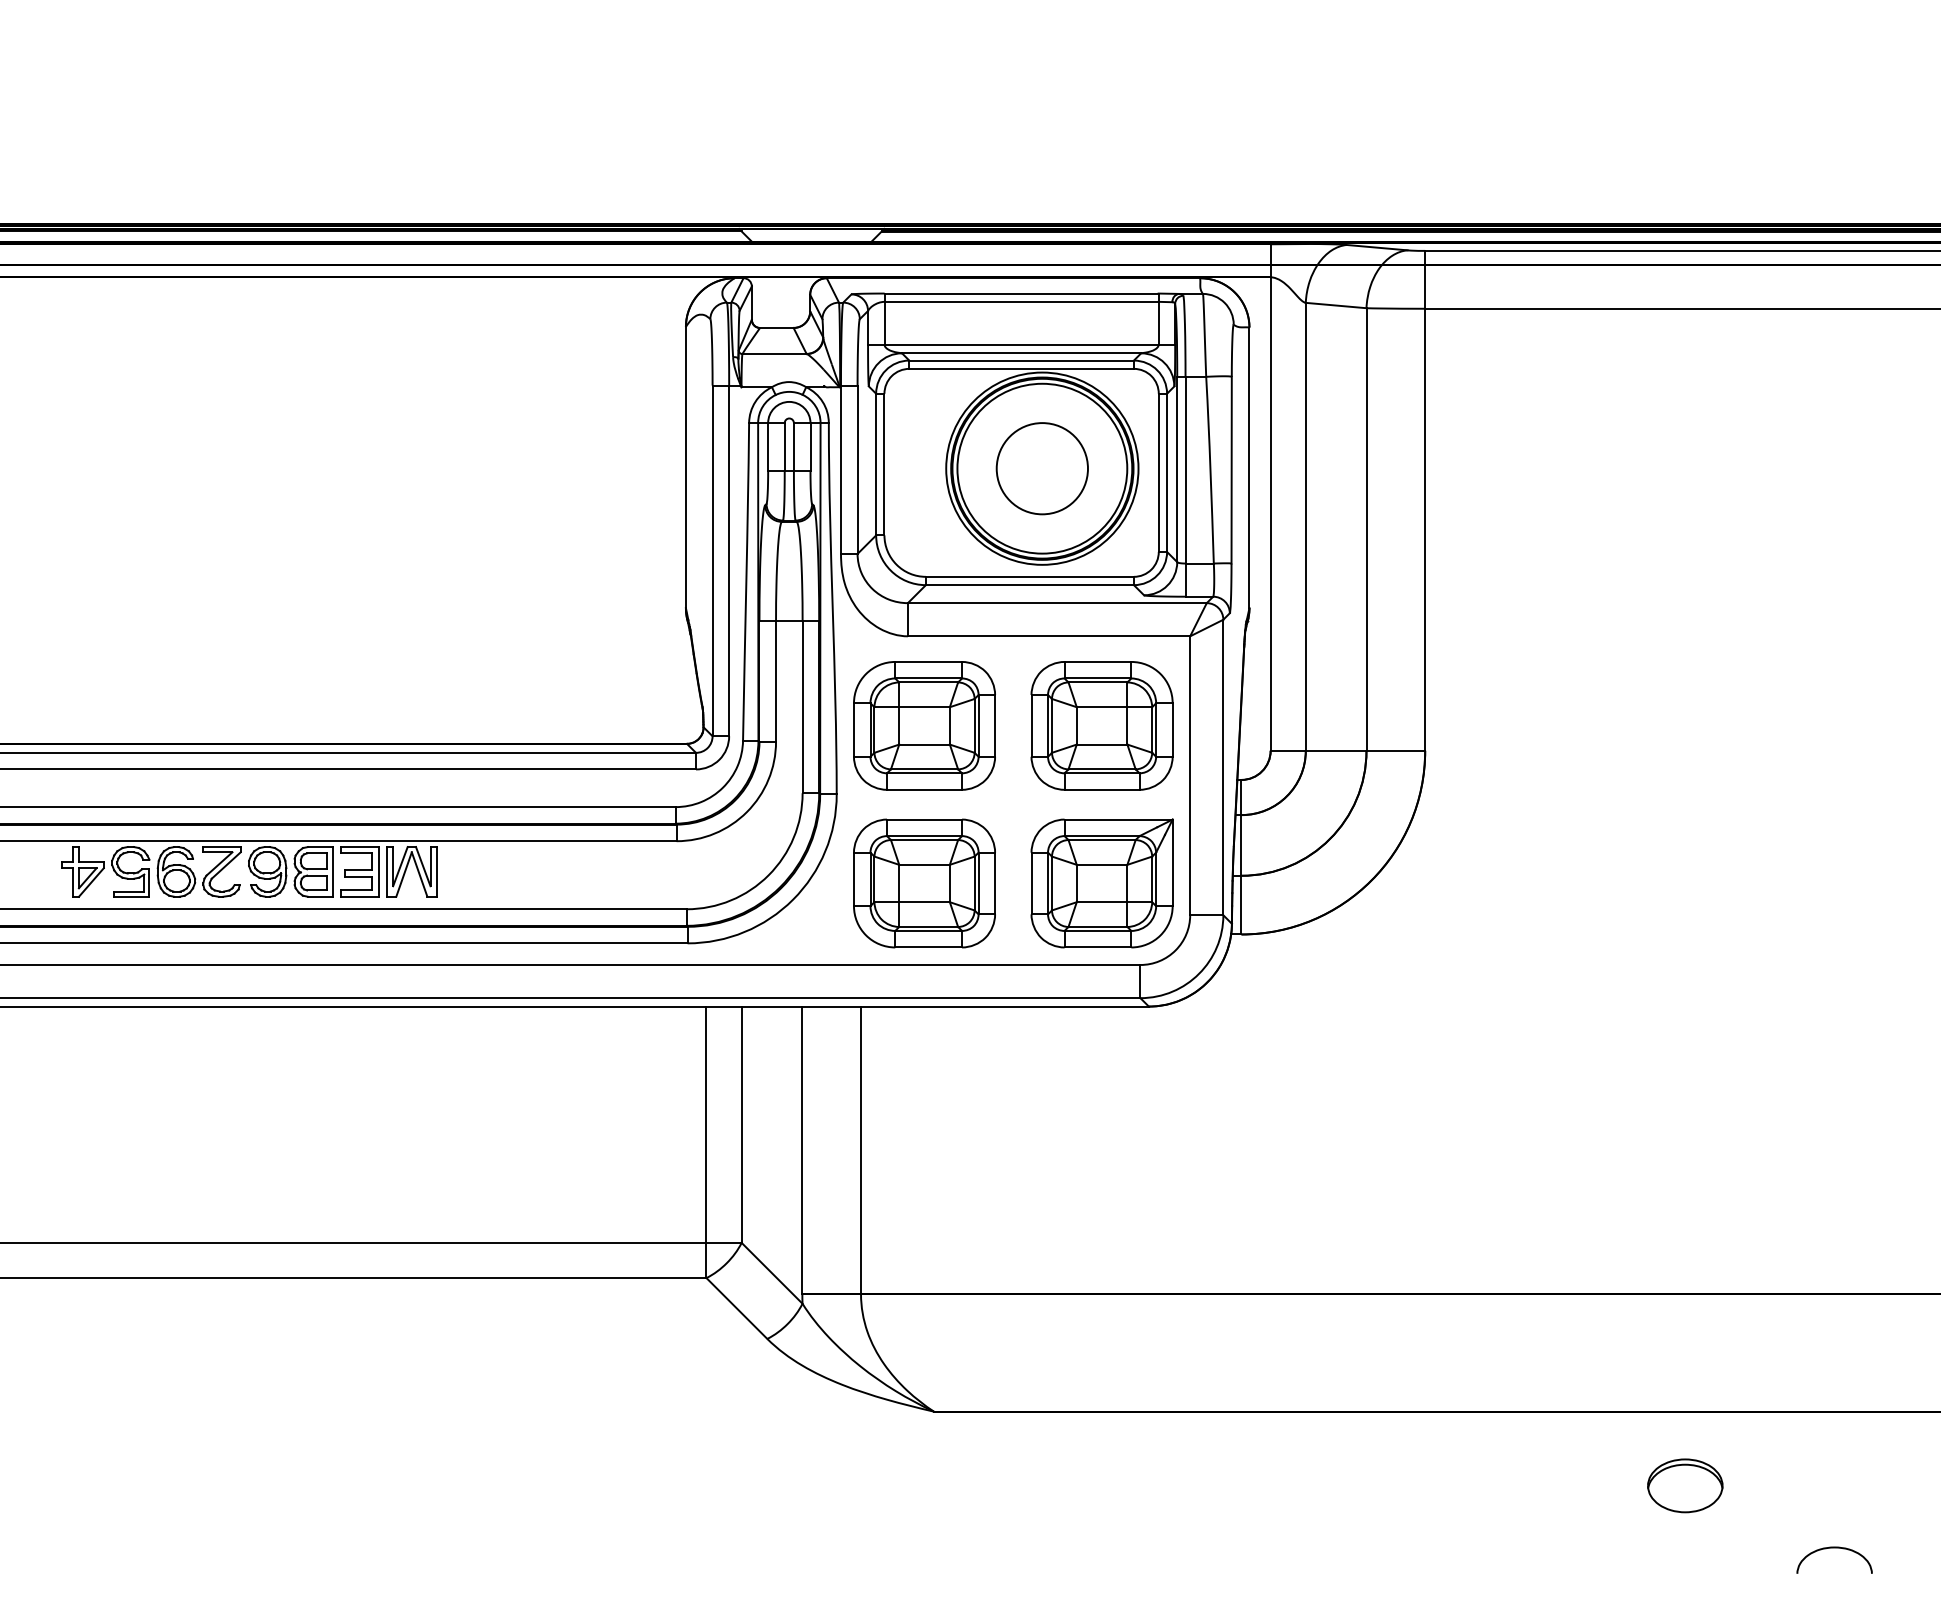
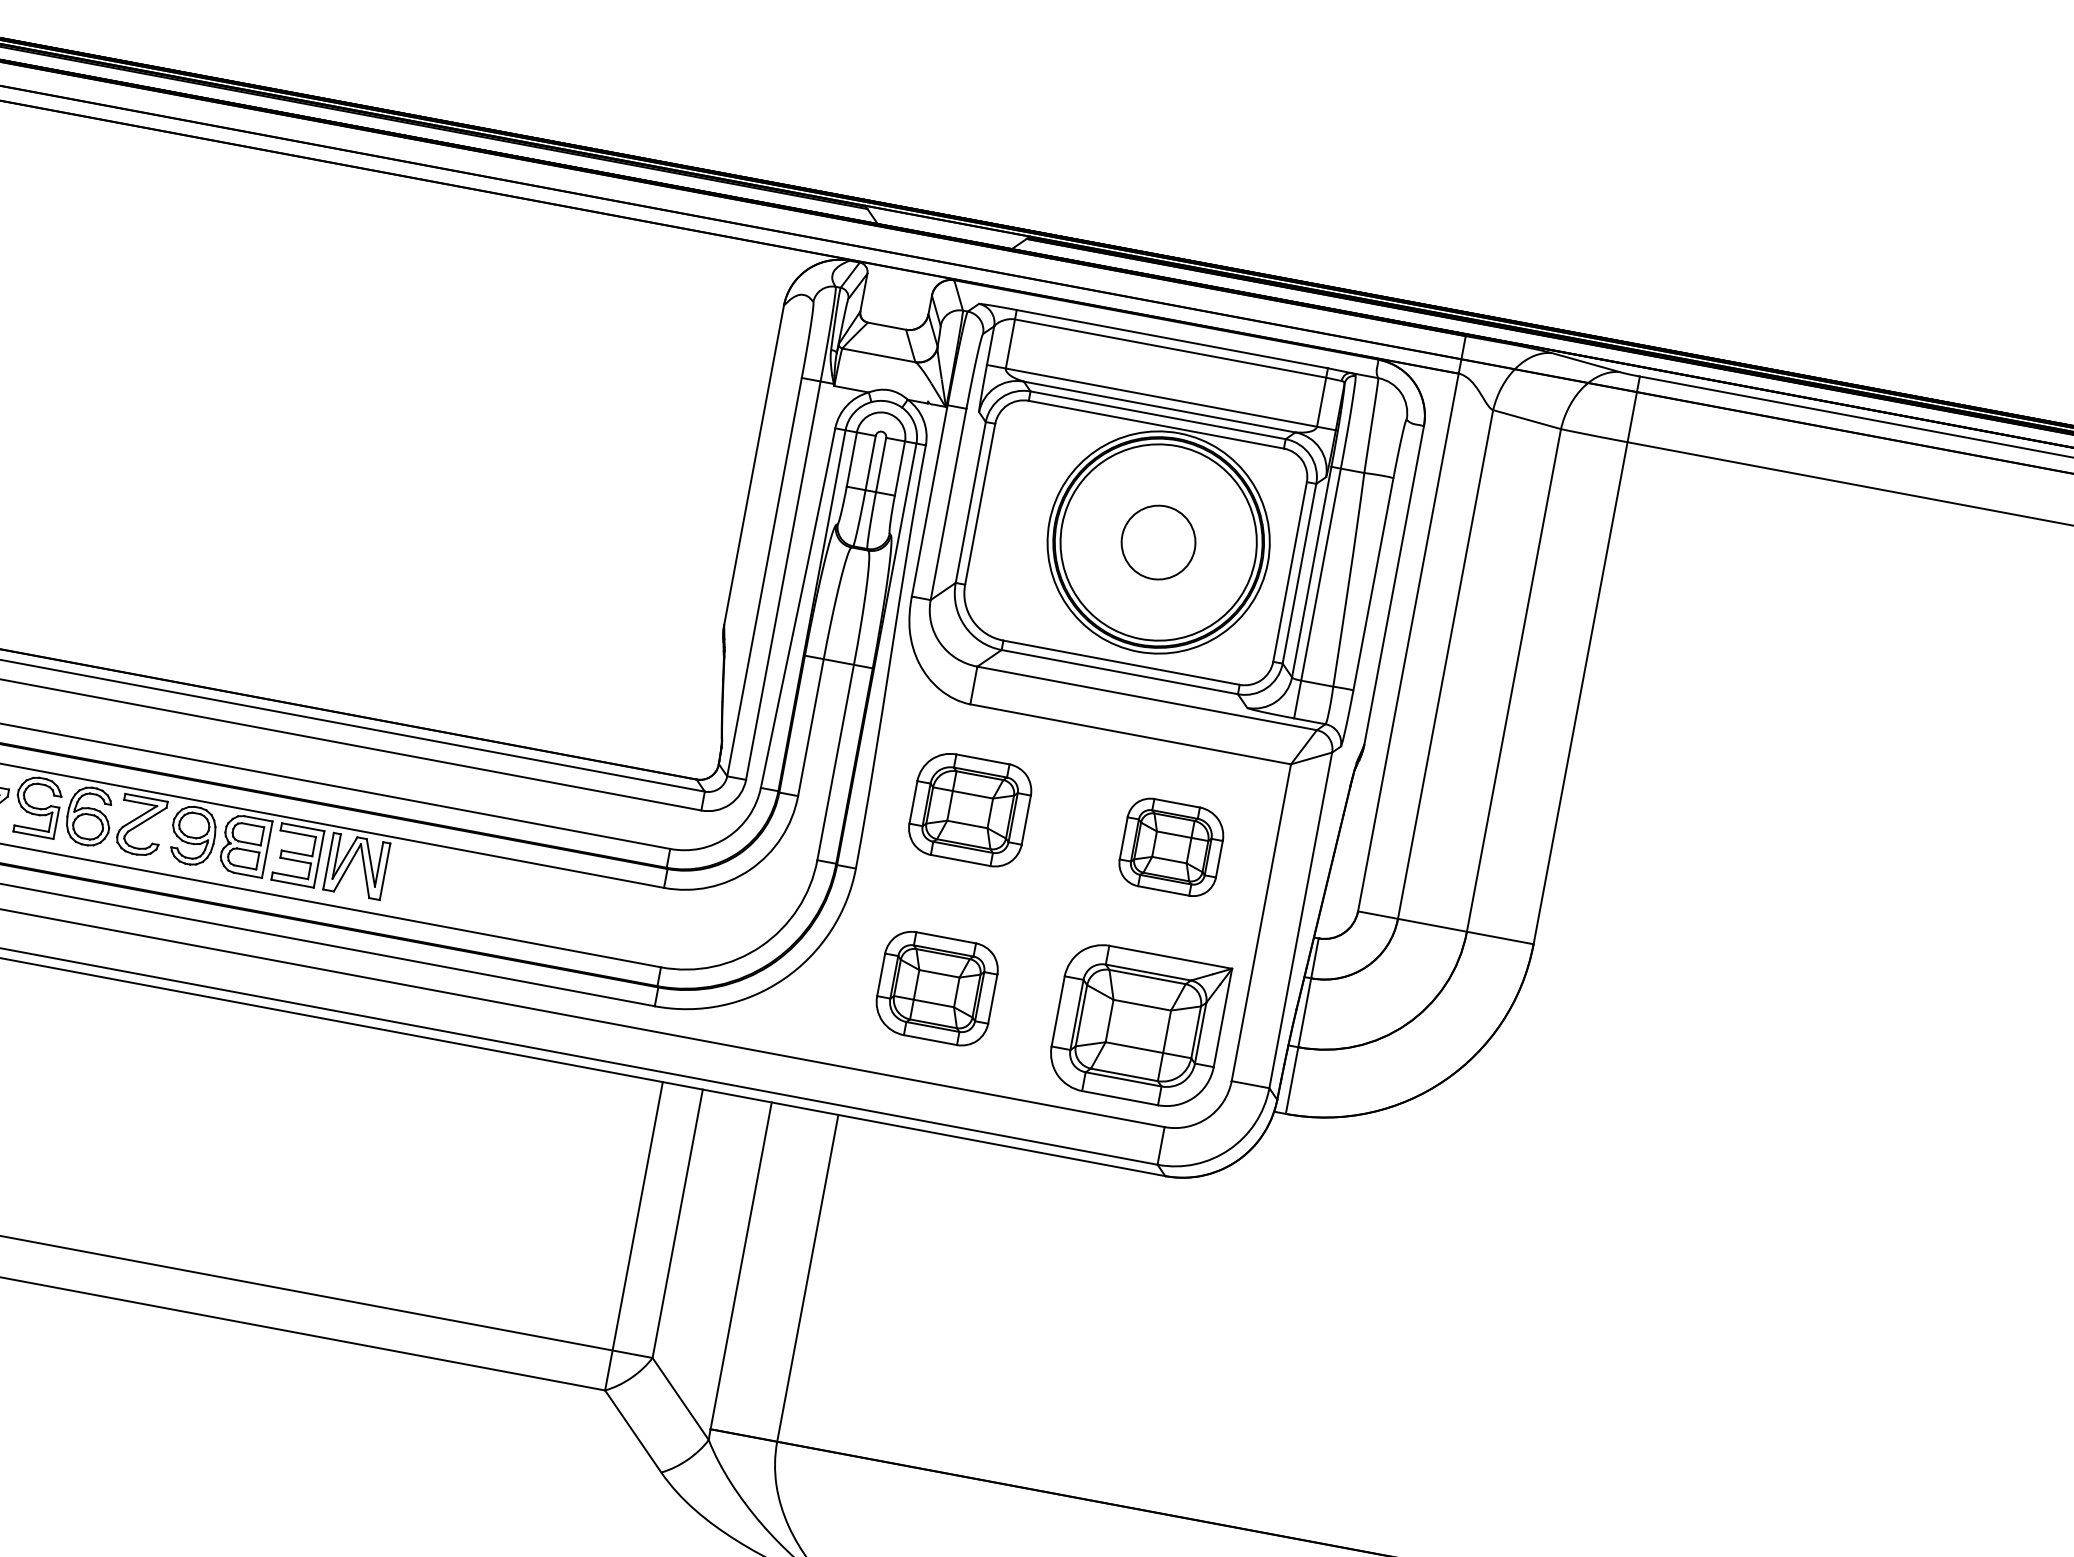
circle: (1041, 468) -> (1157, 542), size x0.7
part: (924, 725) -> (970, 809), size x0.7
part: (1101, 725) -> (1171, 846), size x0.6
part: (924, 883) -> (936, 988), size x0.7

